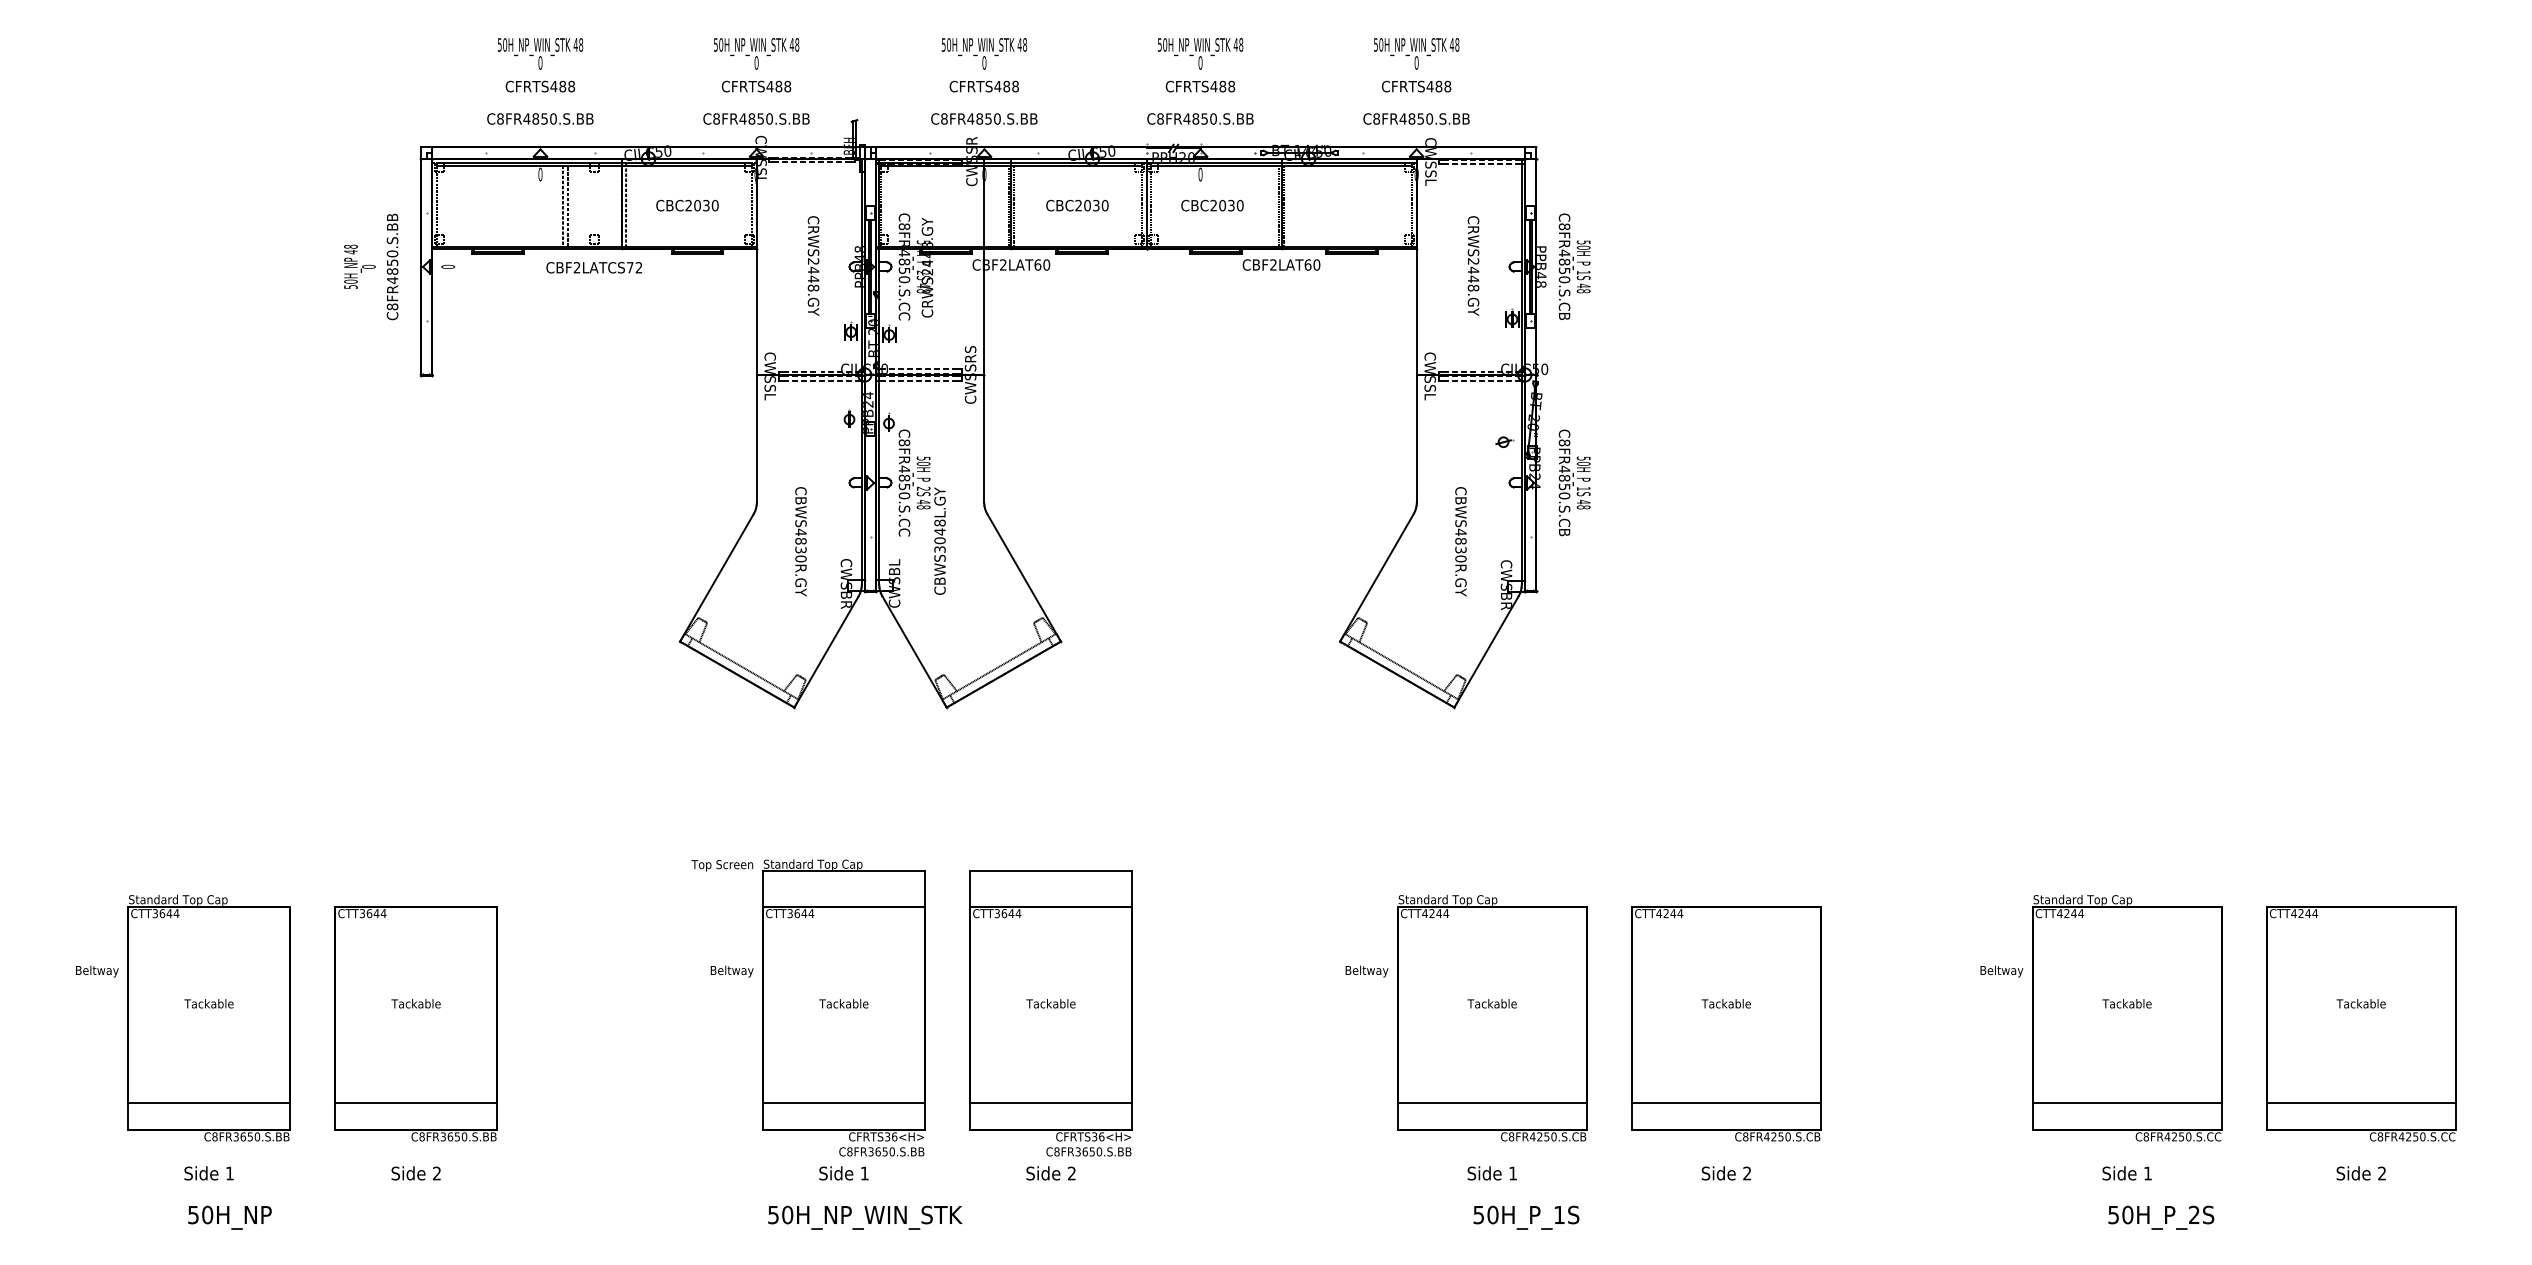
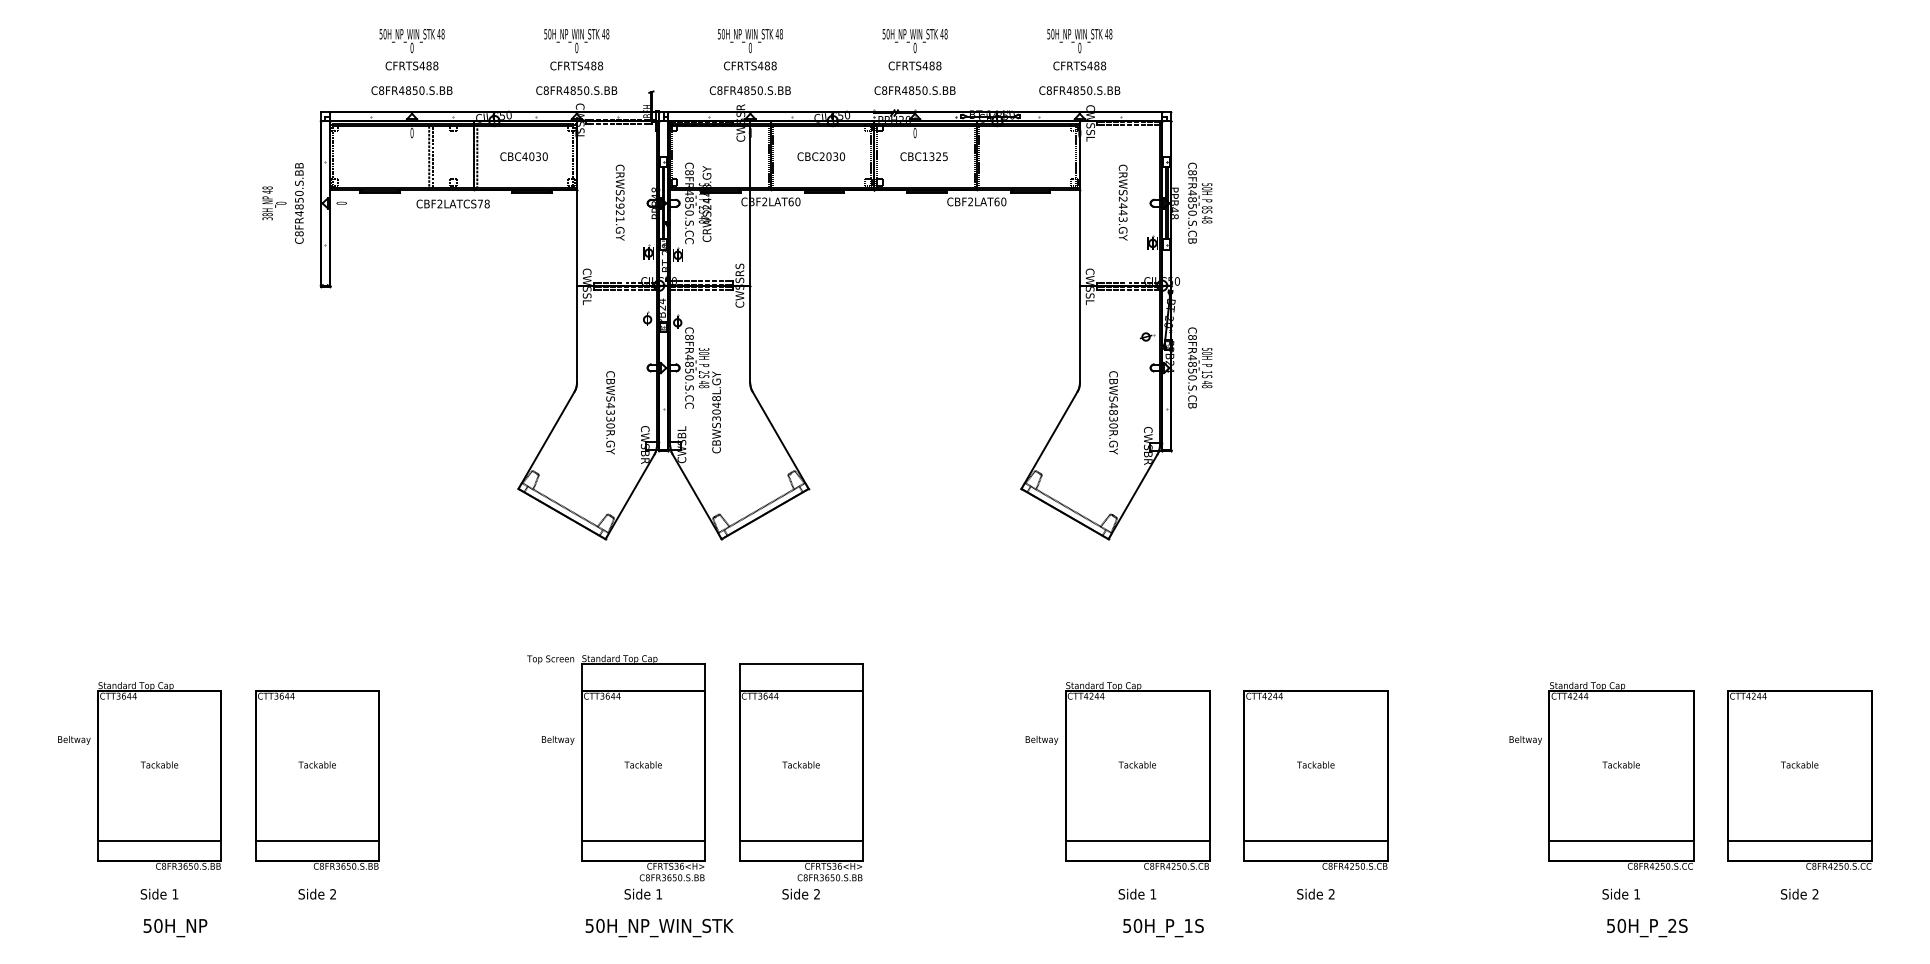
text: (688, 205) -> (524, 156), CBC2030 -> CBC4030
text: (1226, 205) -> (934, 156), CBC2030 -> CBC1325
text: (638, 267) -> (486, 203), CBF2LATCS72 -> CBF2LATCS78
text: (1583, 272) -> (1206, 207), 50H_P_1S -> 50H_P_8S
text: (813, 278) -> (620, 212), CRWS2448.GY -> CRWS2921.GY
text: (350, 283) -> (267, 216), 50H_NP -> 38H_NP
text: (1473, 287) -> (1123, 219), CRWS2448.GY -> CRWS2443.GY
text: (924, 458) -> (704, 349), 50H_P_2S -> 30H_P_2S
text: (800, 540) -> (610, 411), CBWS4830R.GY -> CBWS4330R.GY

